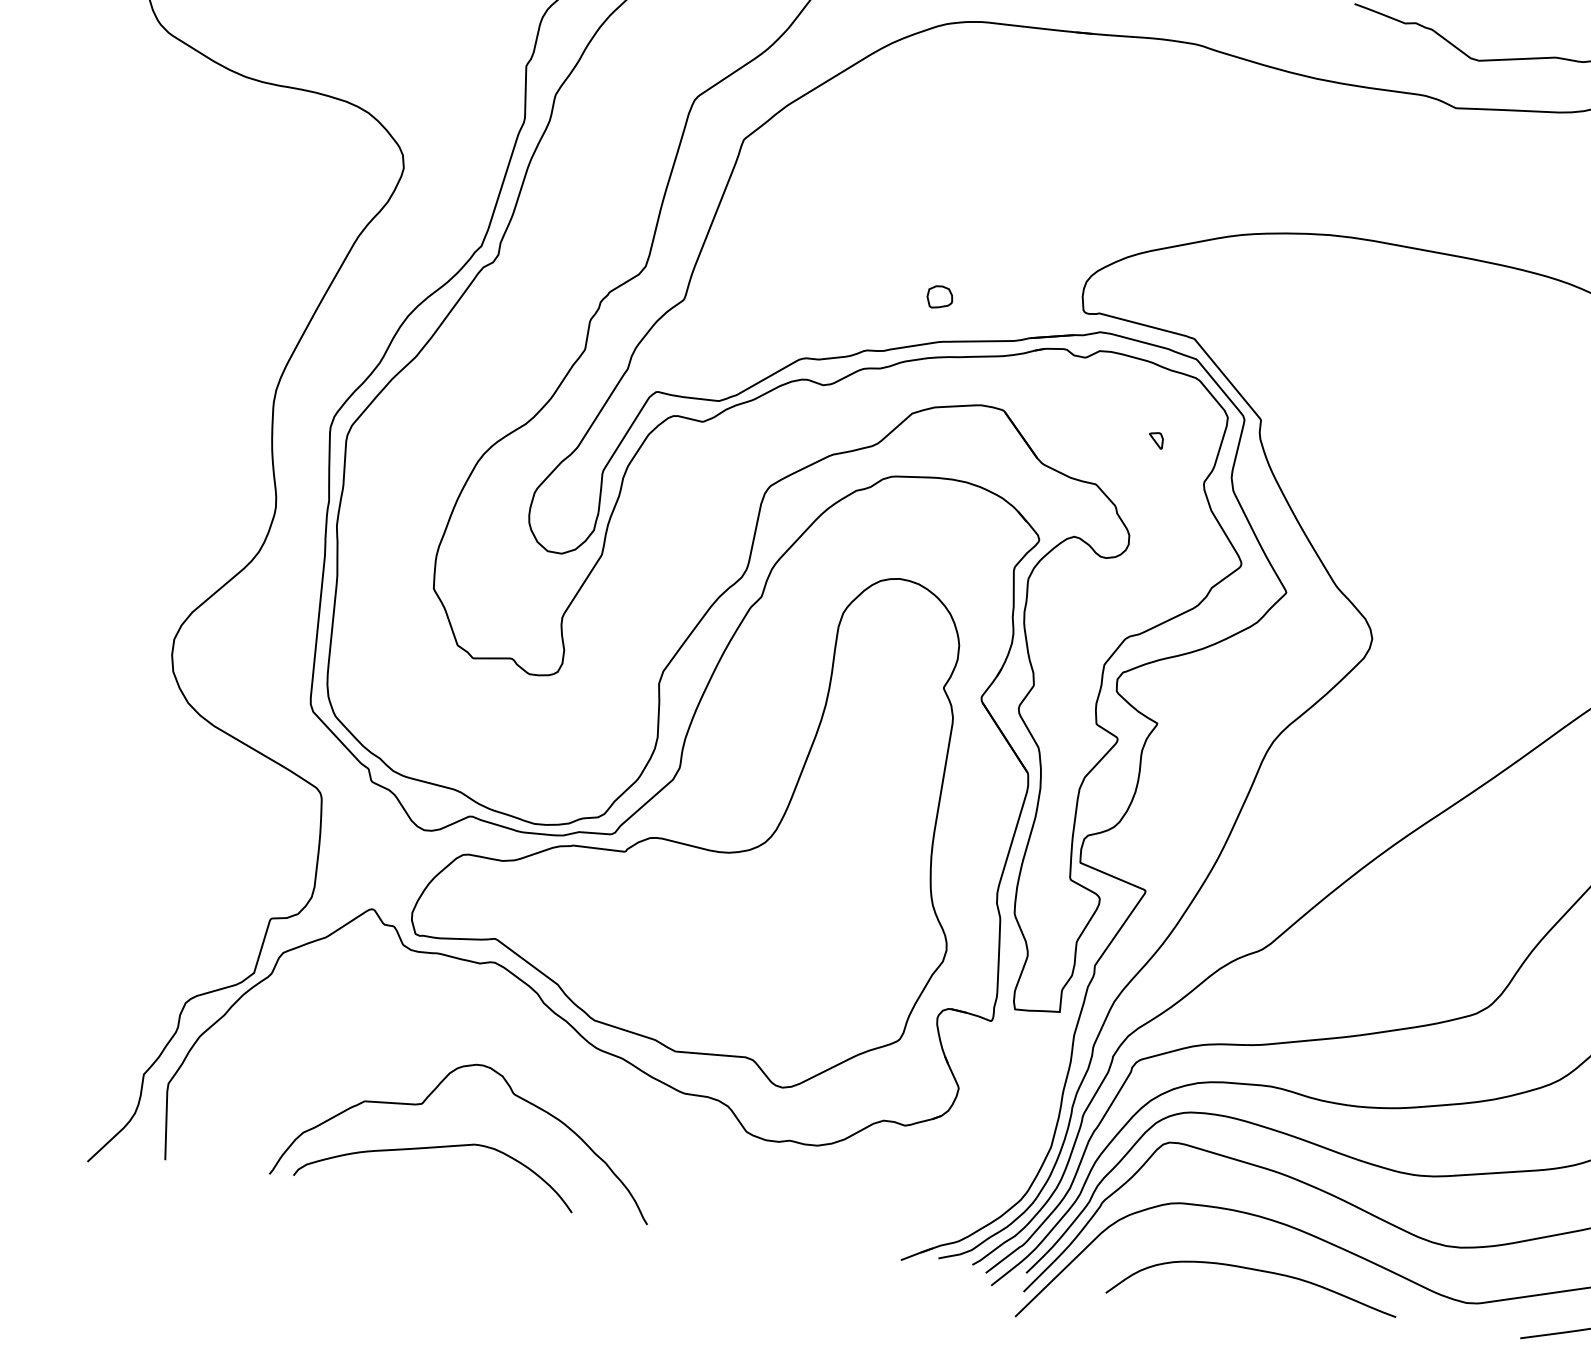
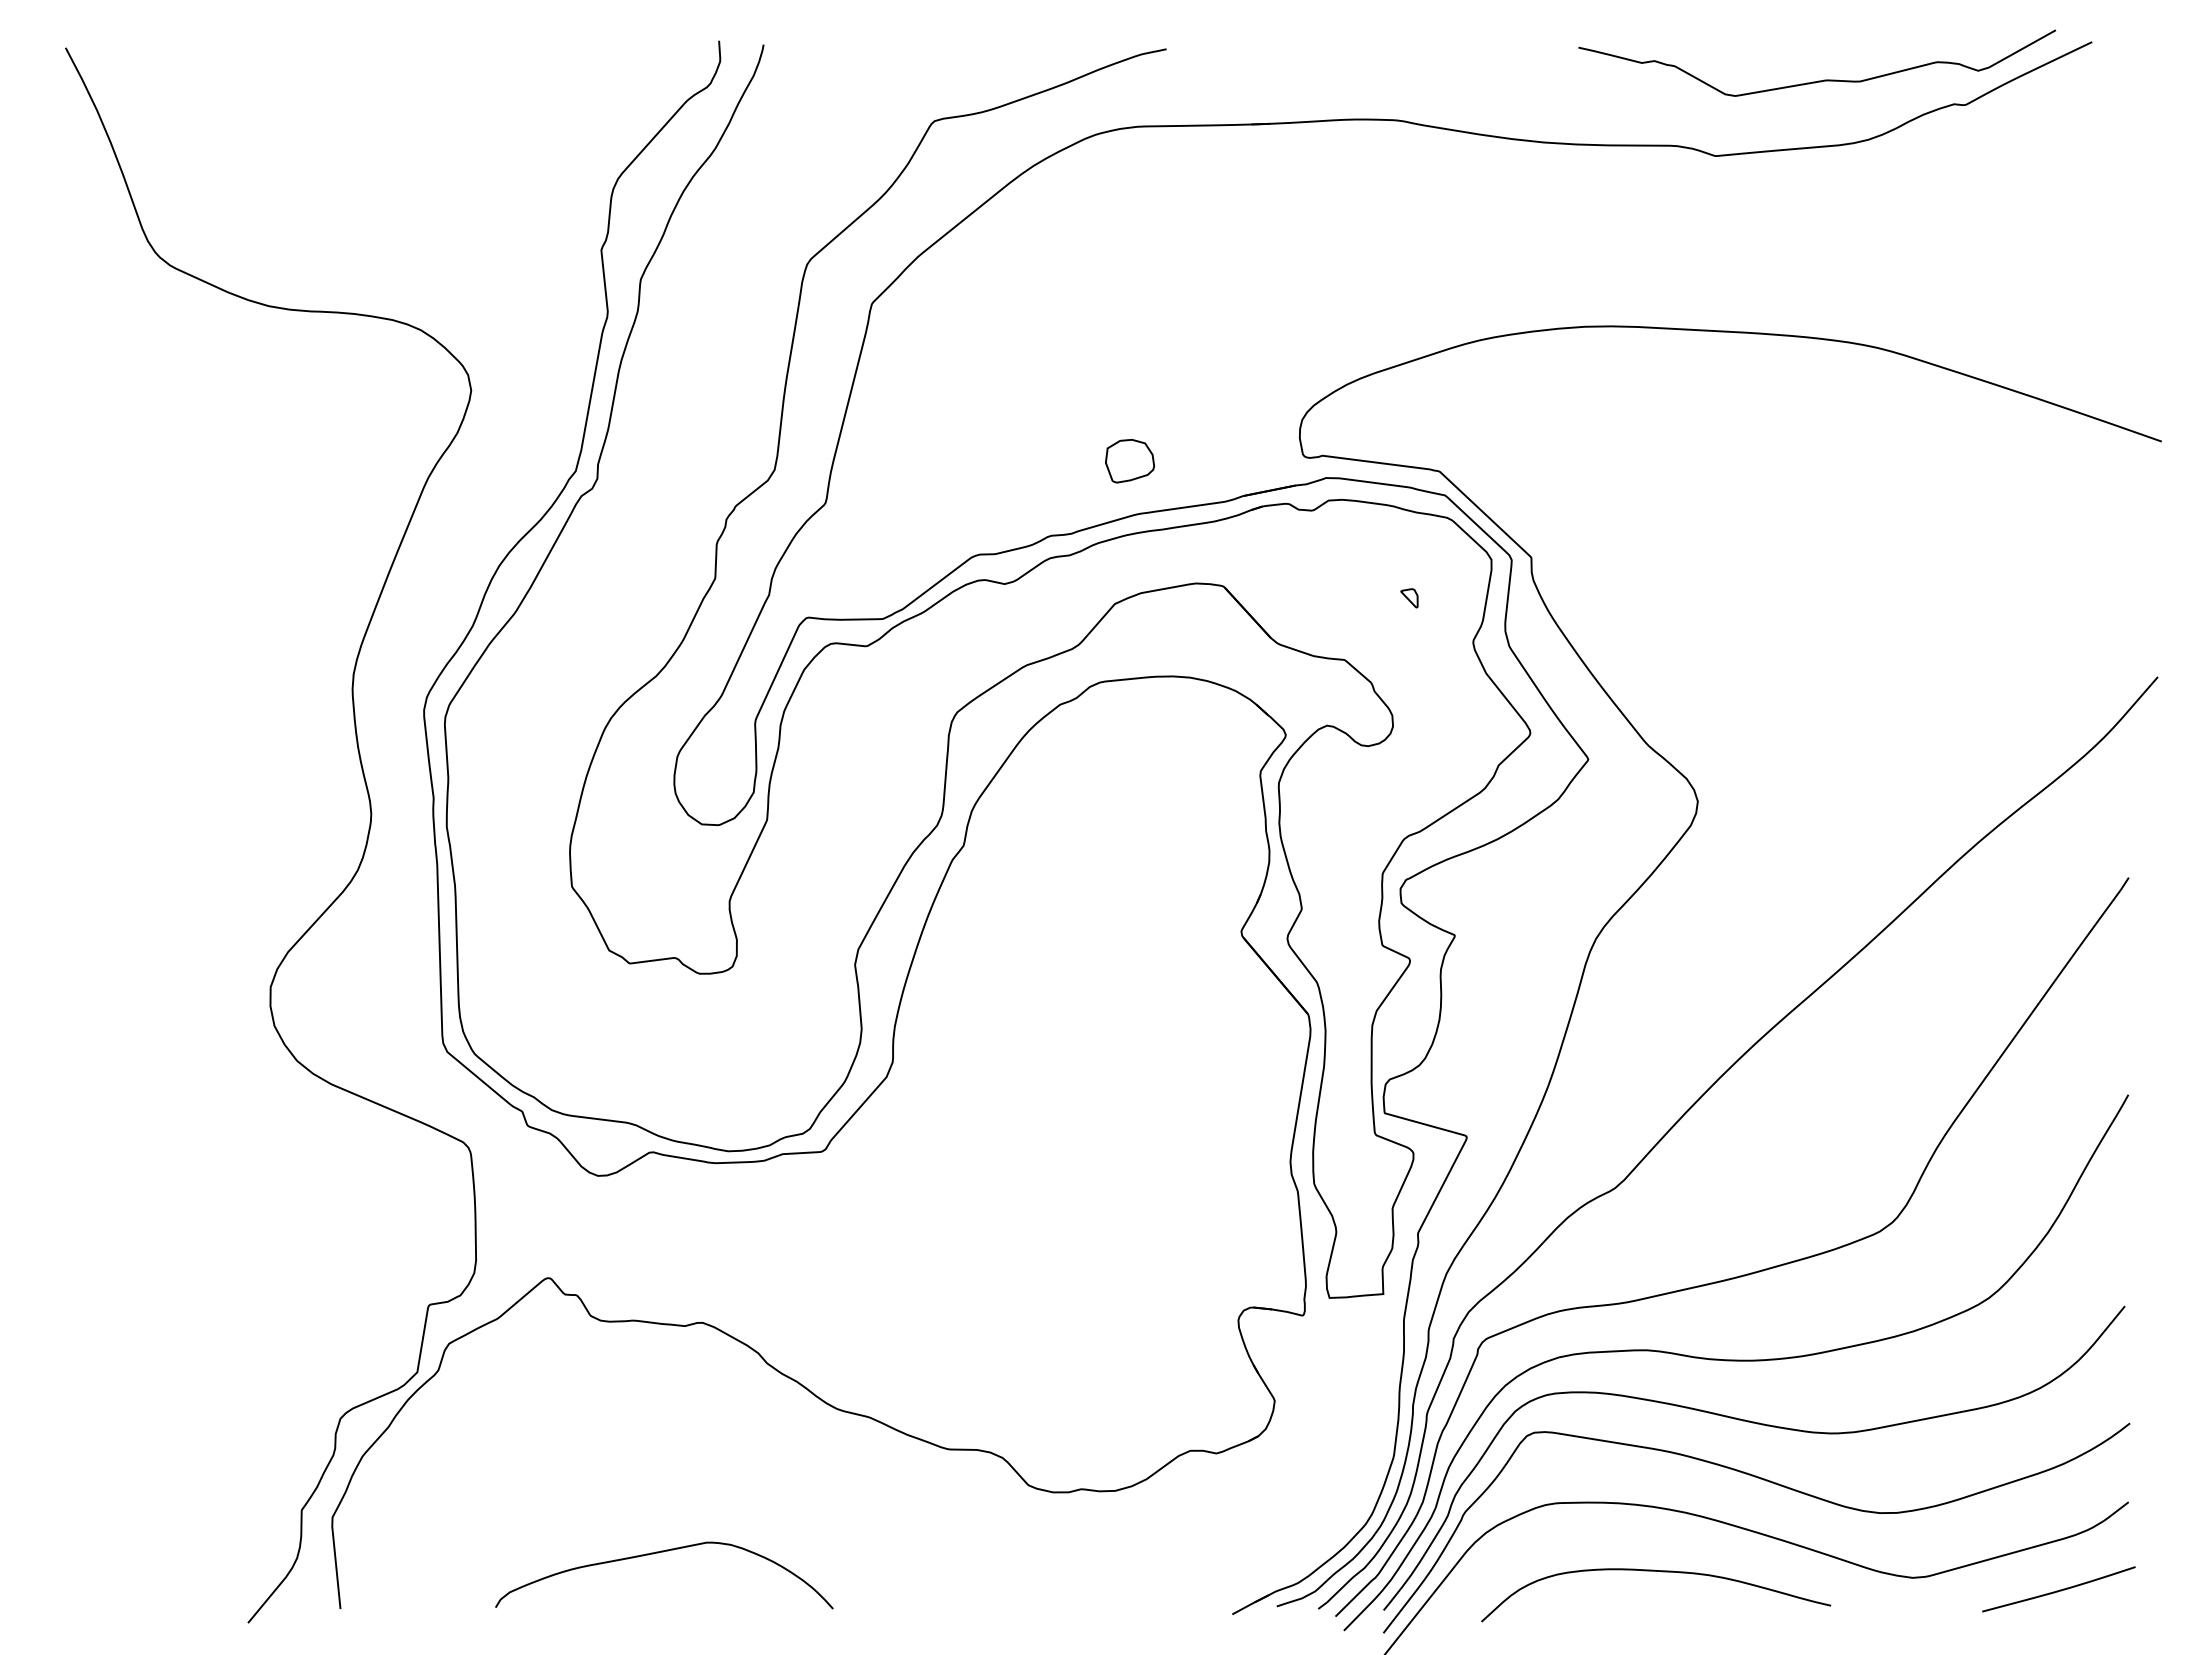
part: (939, 297) -> (1129, 461), size x1.6
part: (688, 844) -> (914, 1151), removed
curve: (427, 1098) -> (643, 1495), removed

